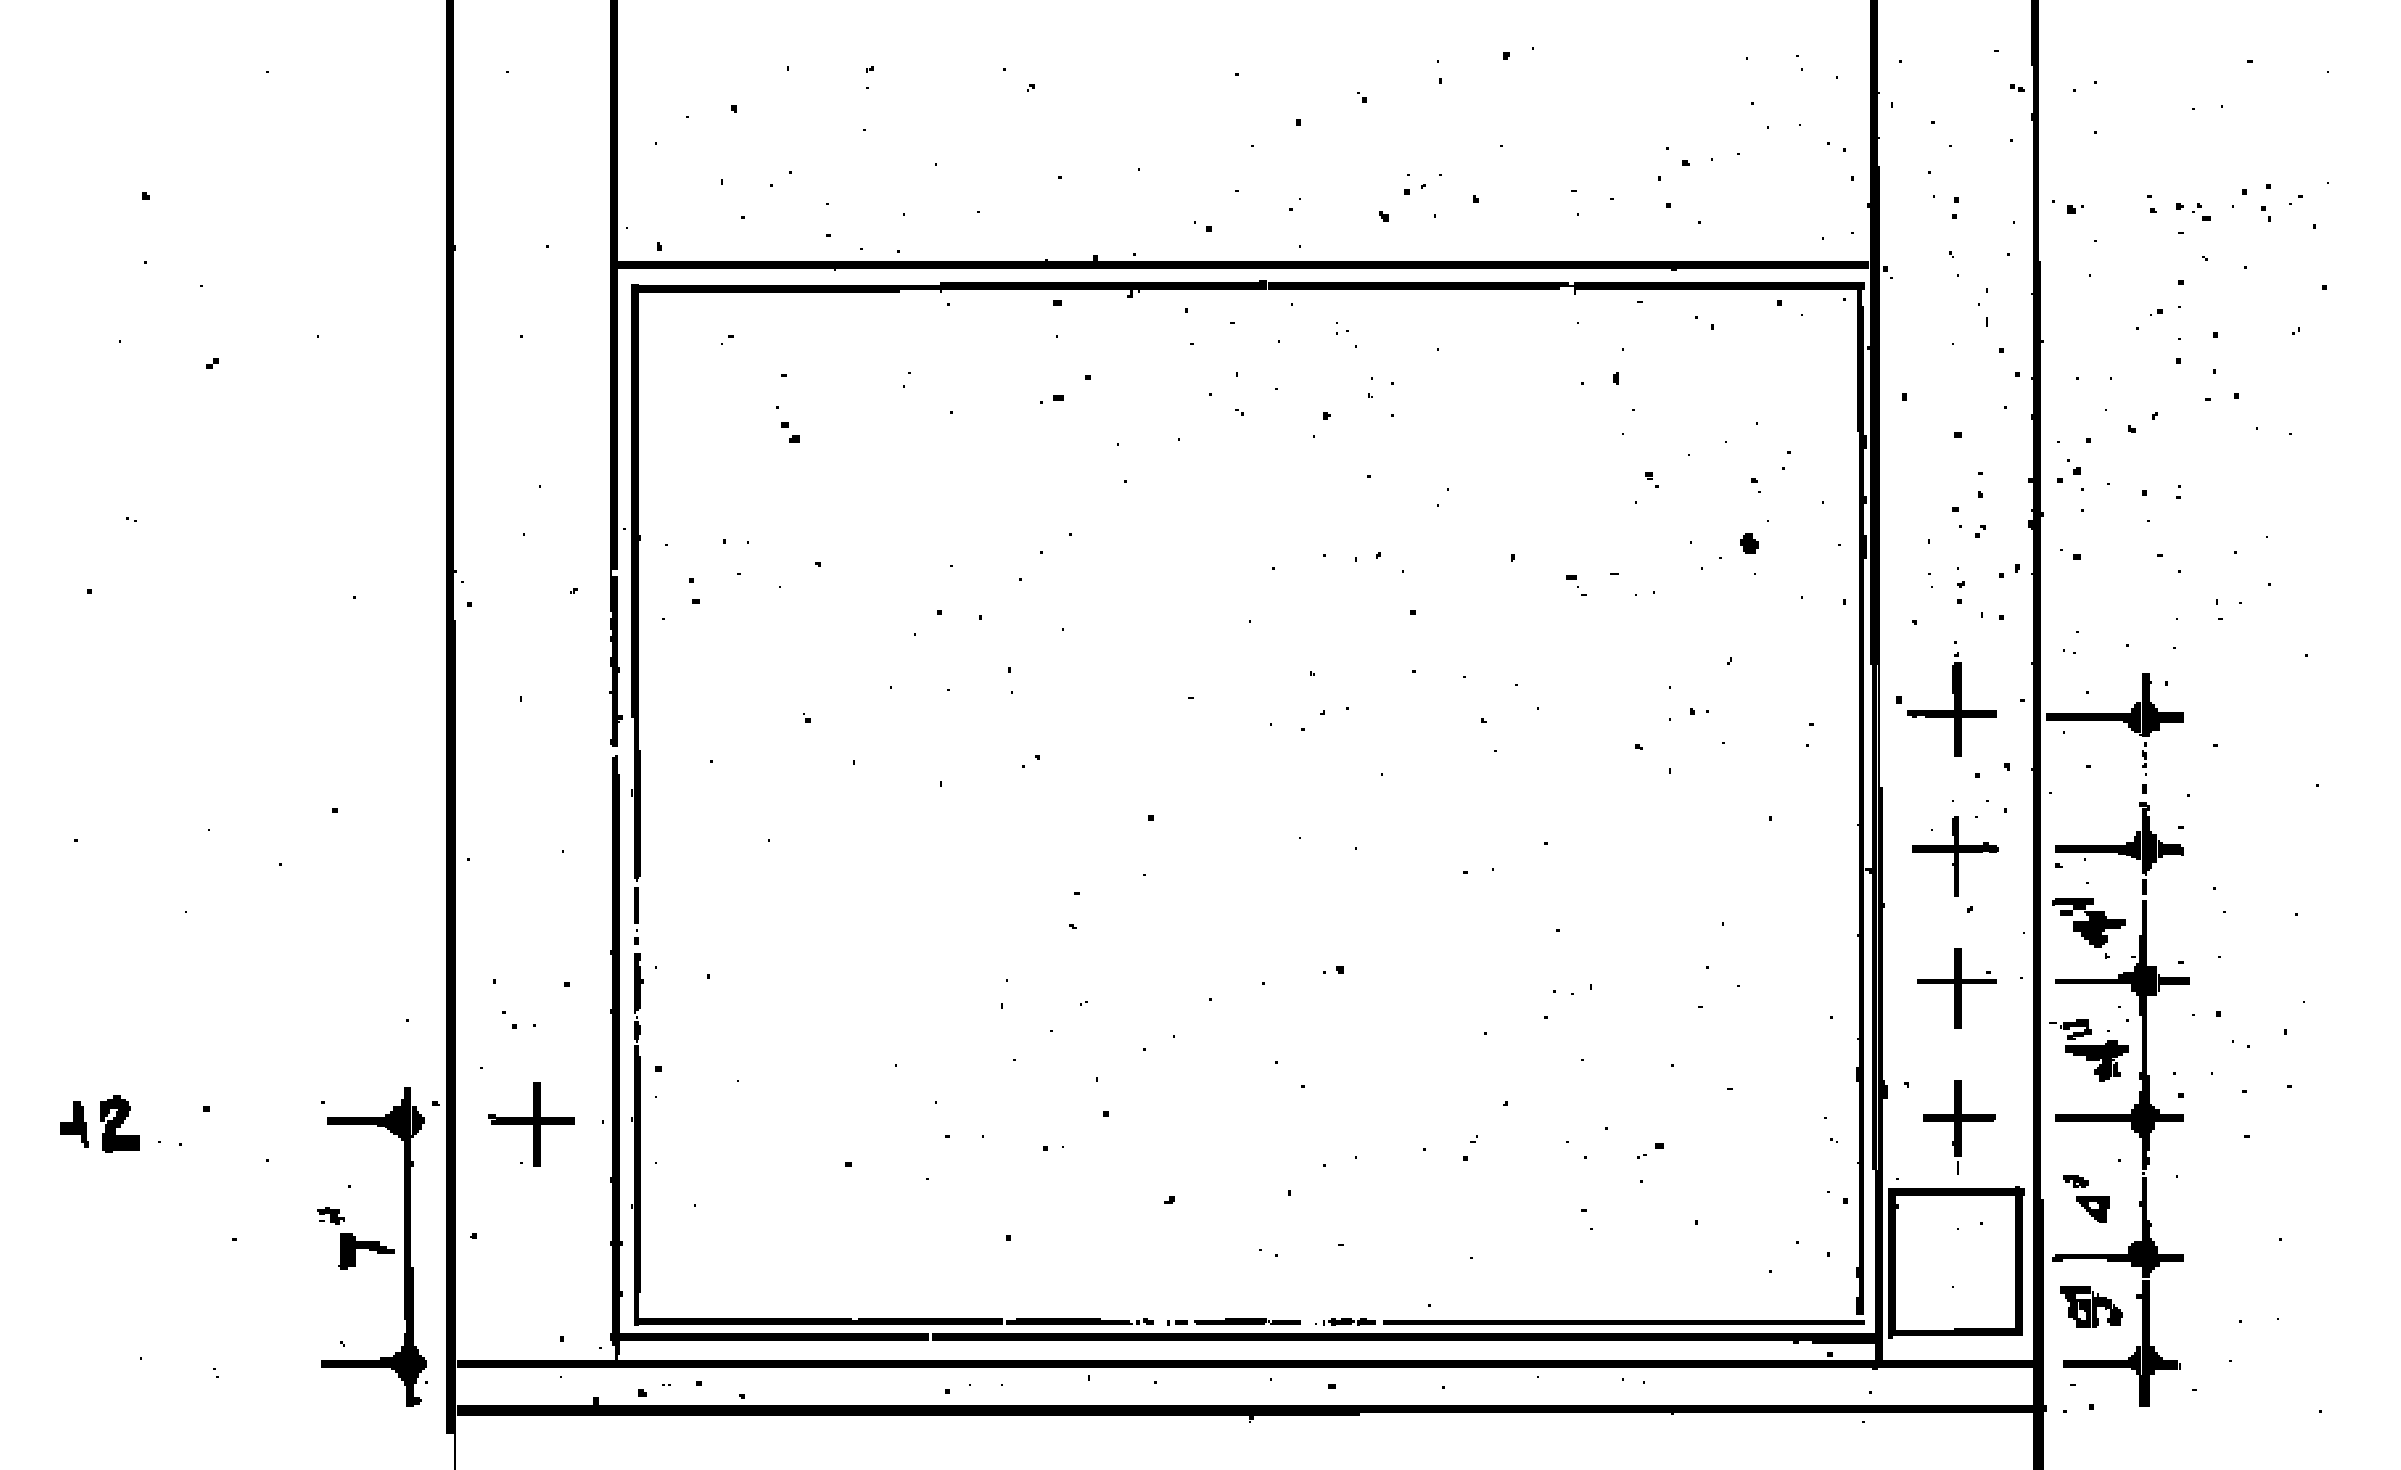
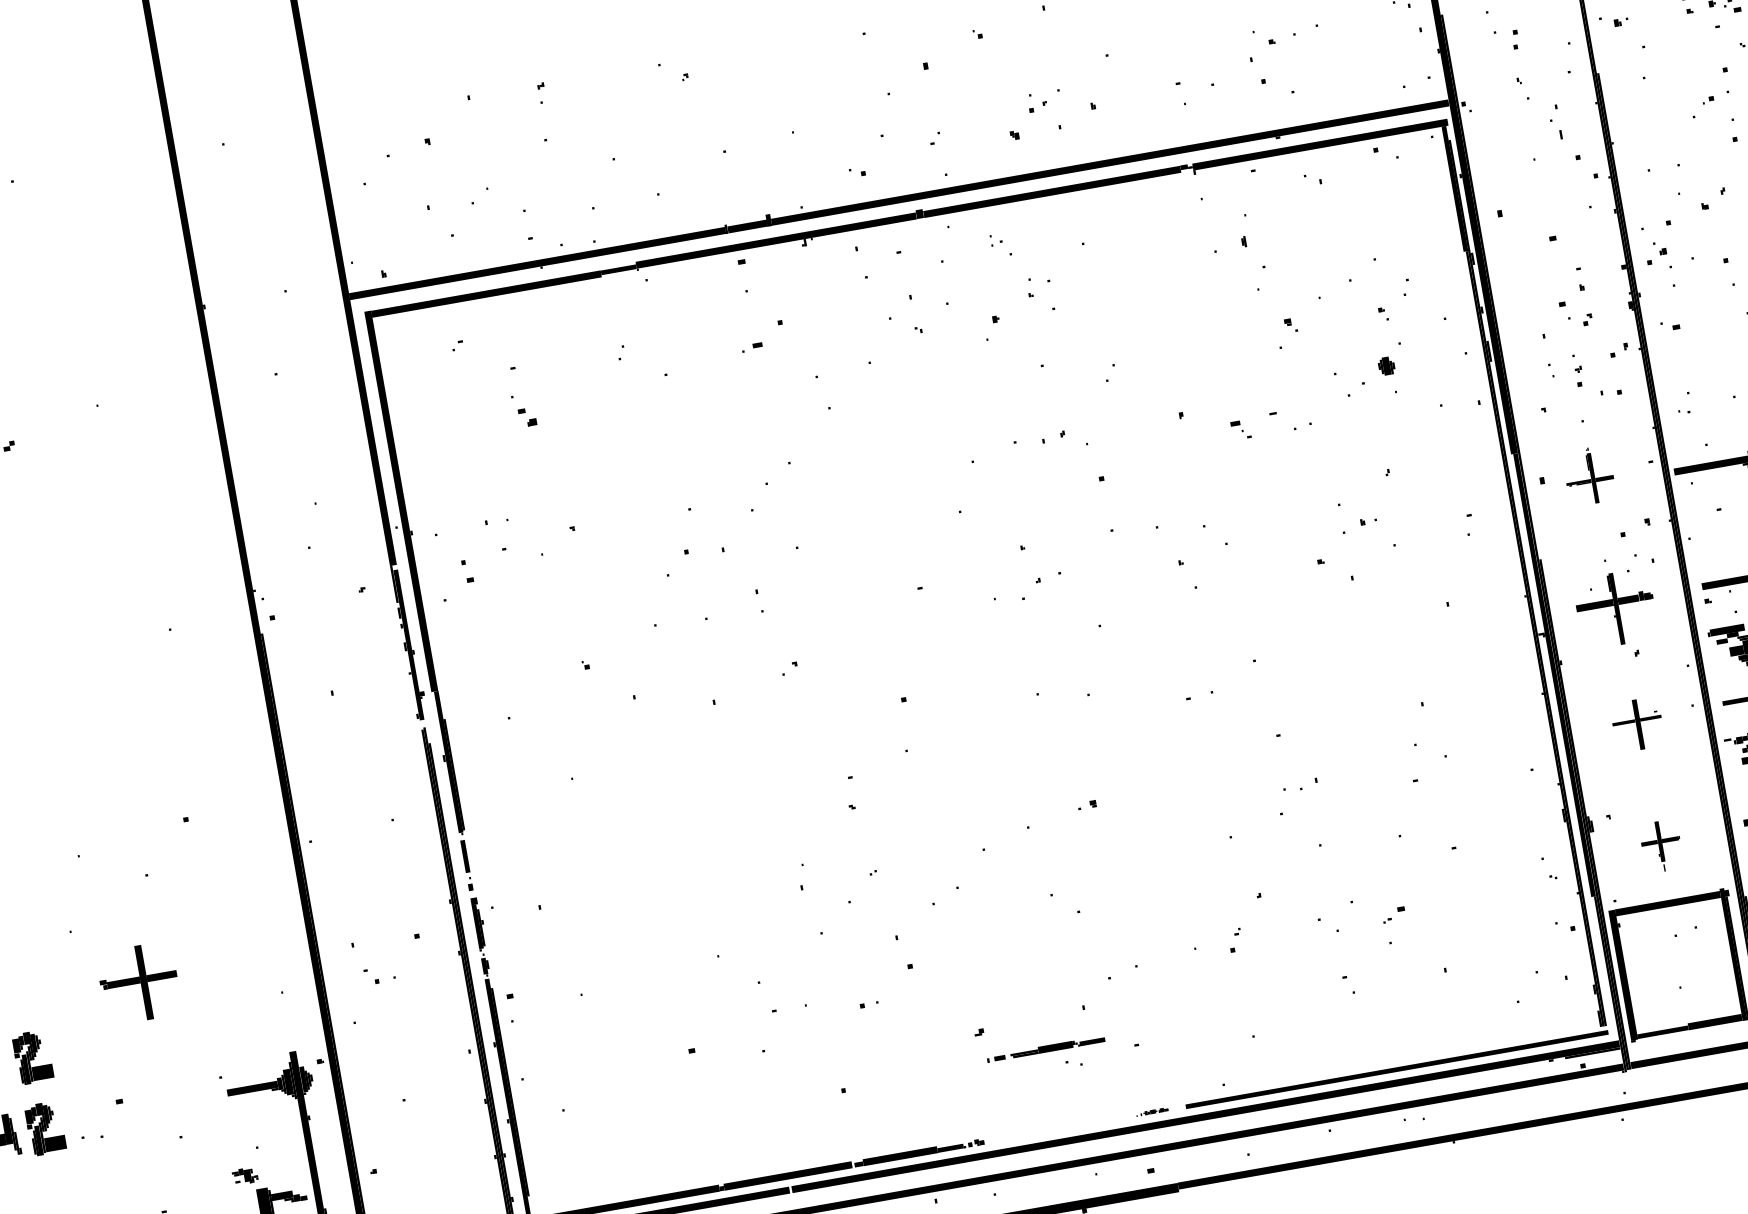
part: (1951, 704) -> (1589, 476), size x0.6
part: (1956, 988) -> (1637, 724), size x0.7
part: (119, 1042) -> (32, 1056), added
part: (531, 1124) -> (139, 983), moved
part: (1959, 1127) -> (1661, 846), size x0.6
part: (1233, 1321) -> (1045, 1049), moved
part: (1345, 1321) -> (1152, 1111), size x0.6

